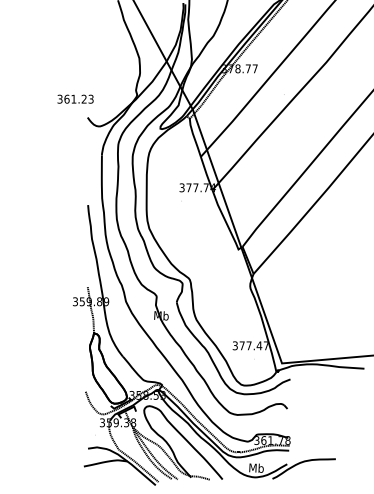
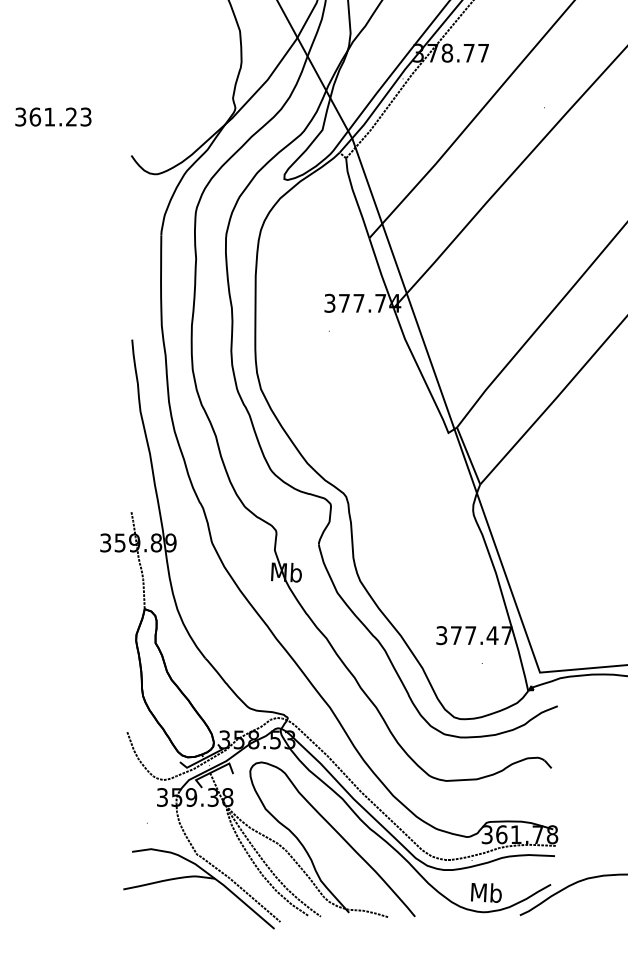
text: (75, 98) -> (53, 115), moved

